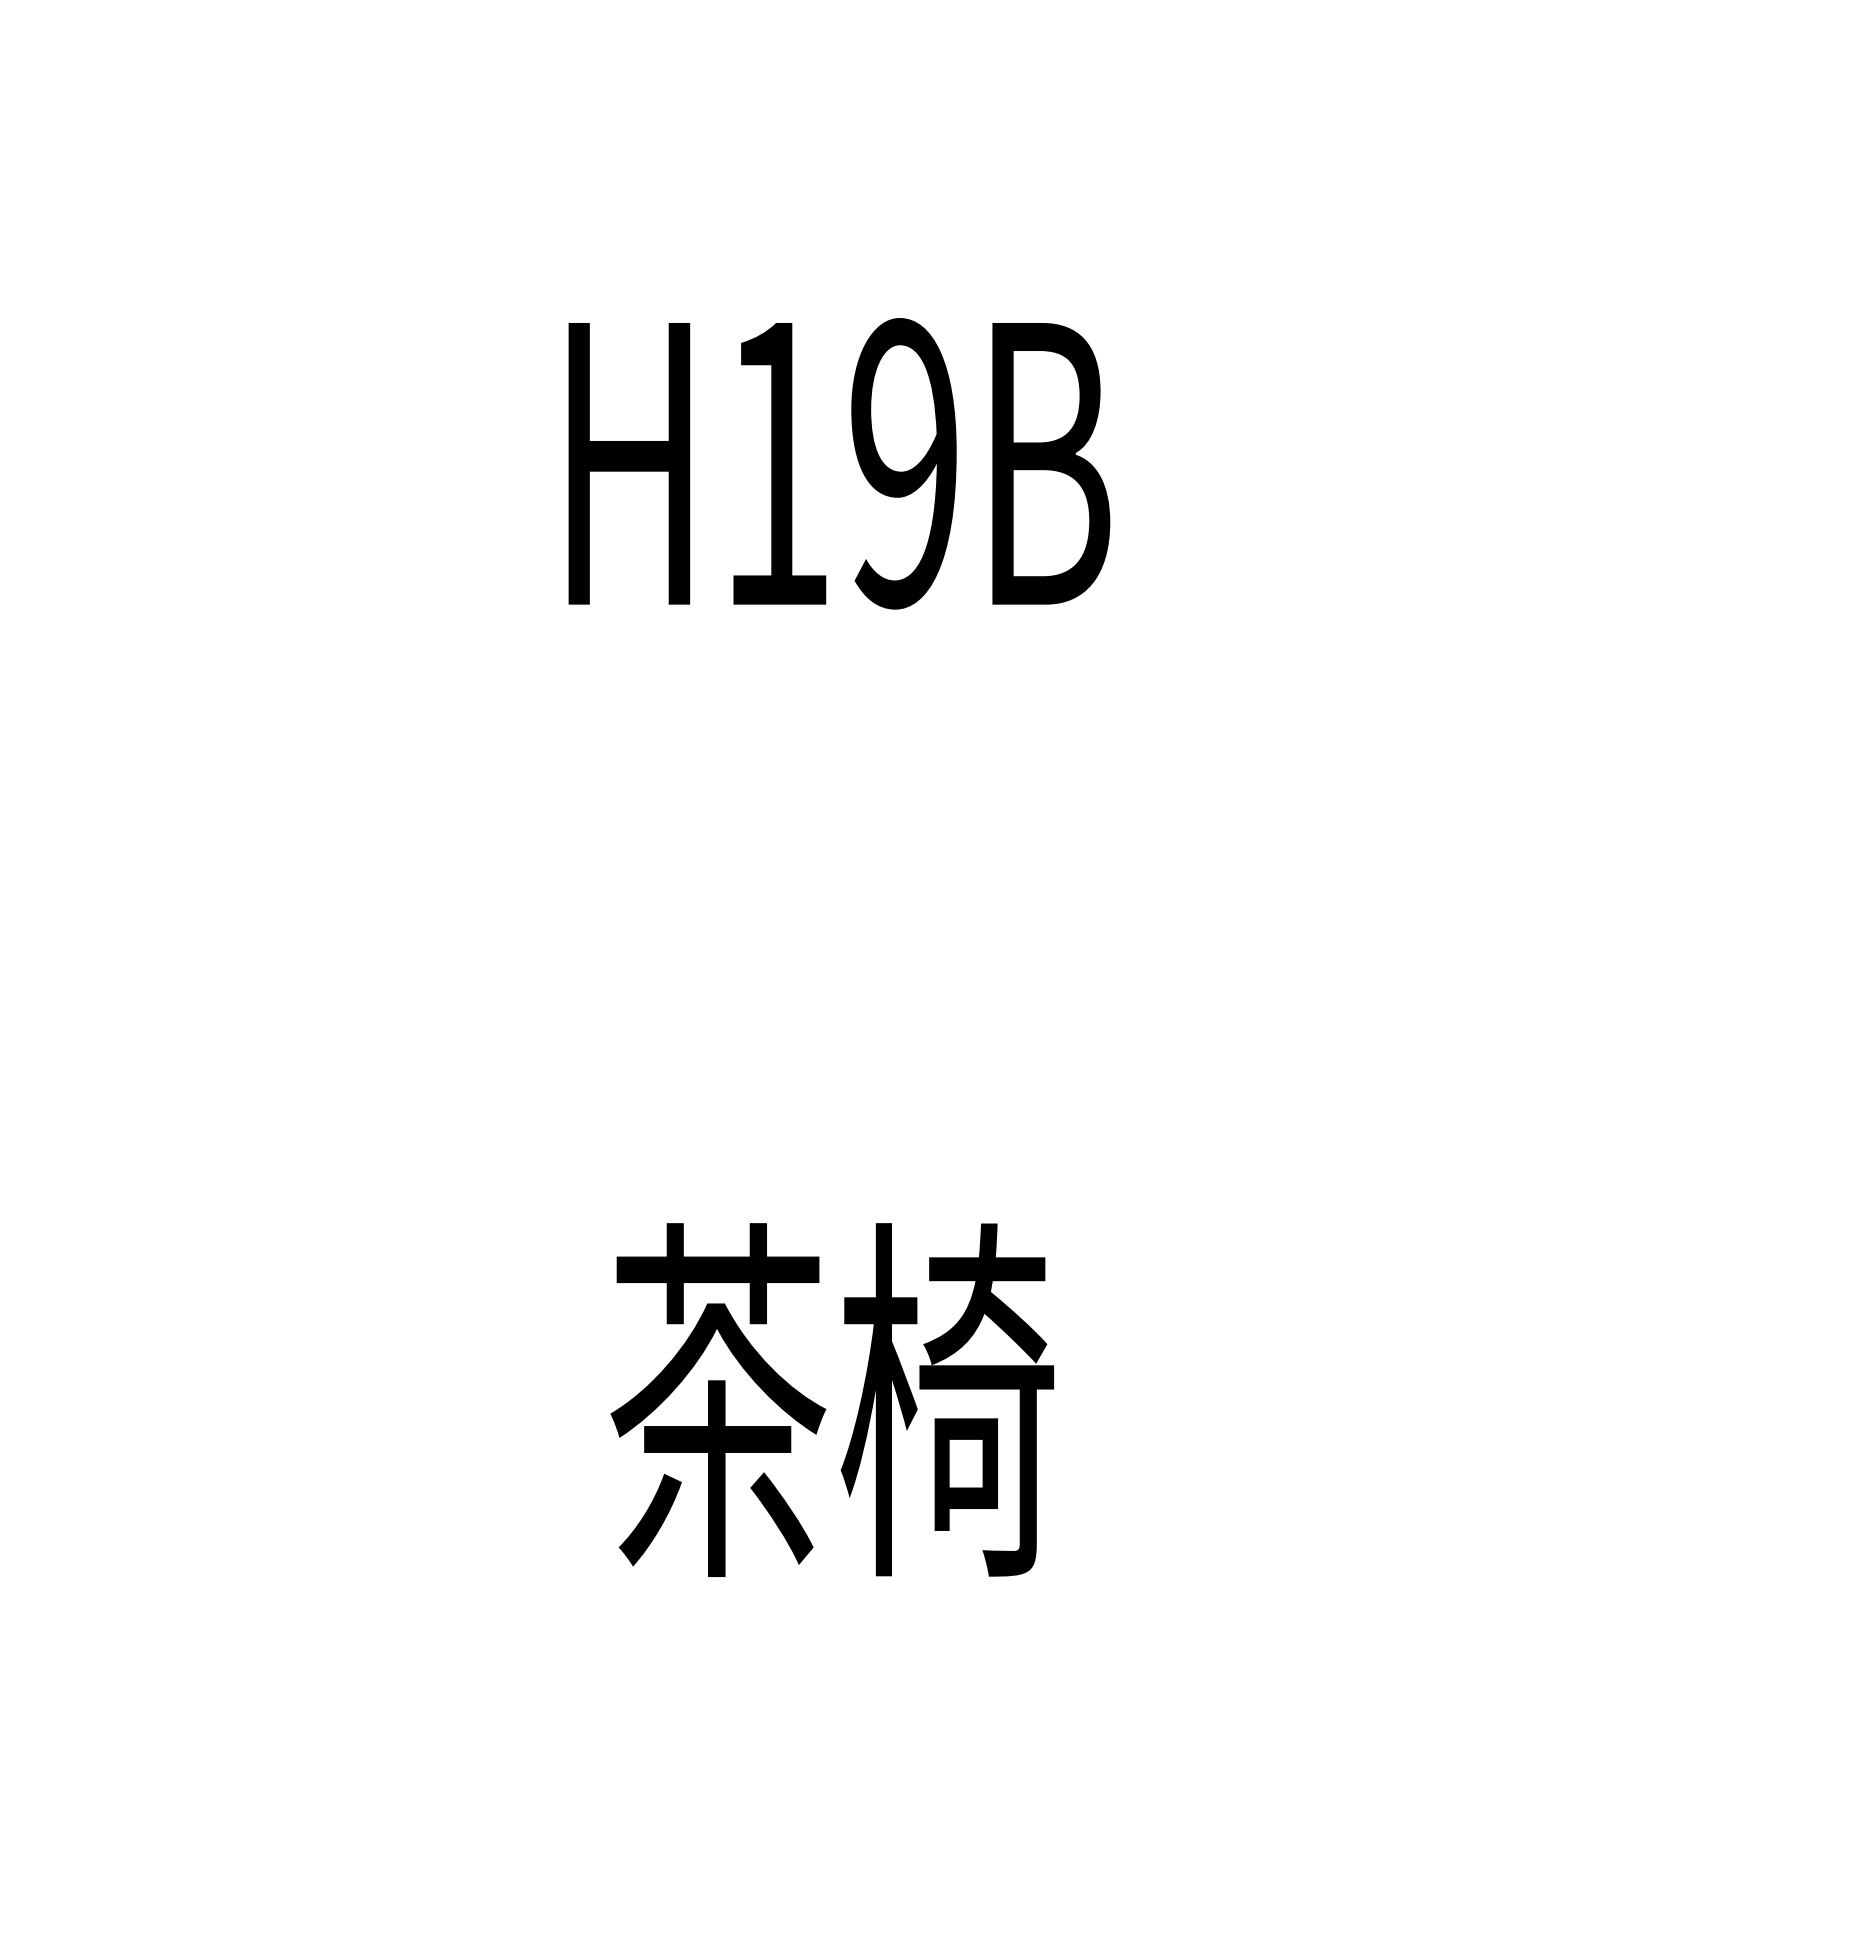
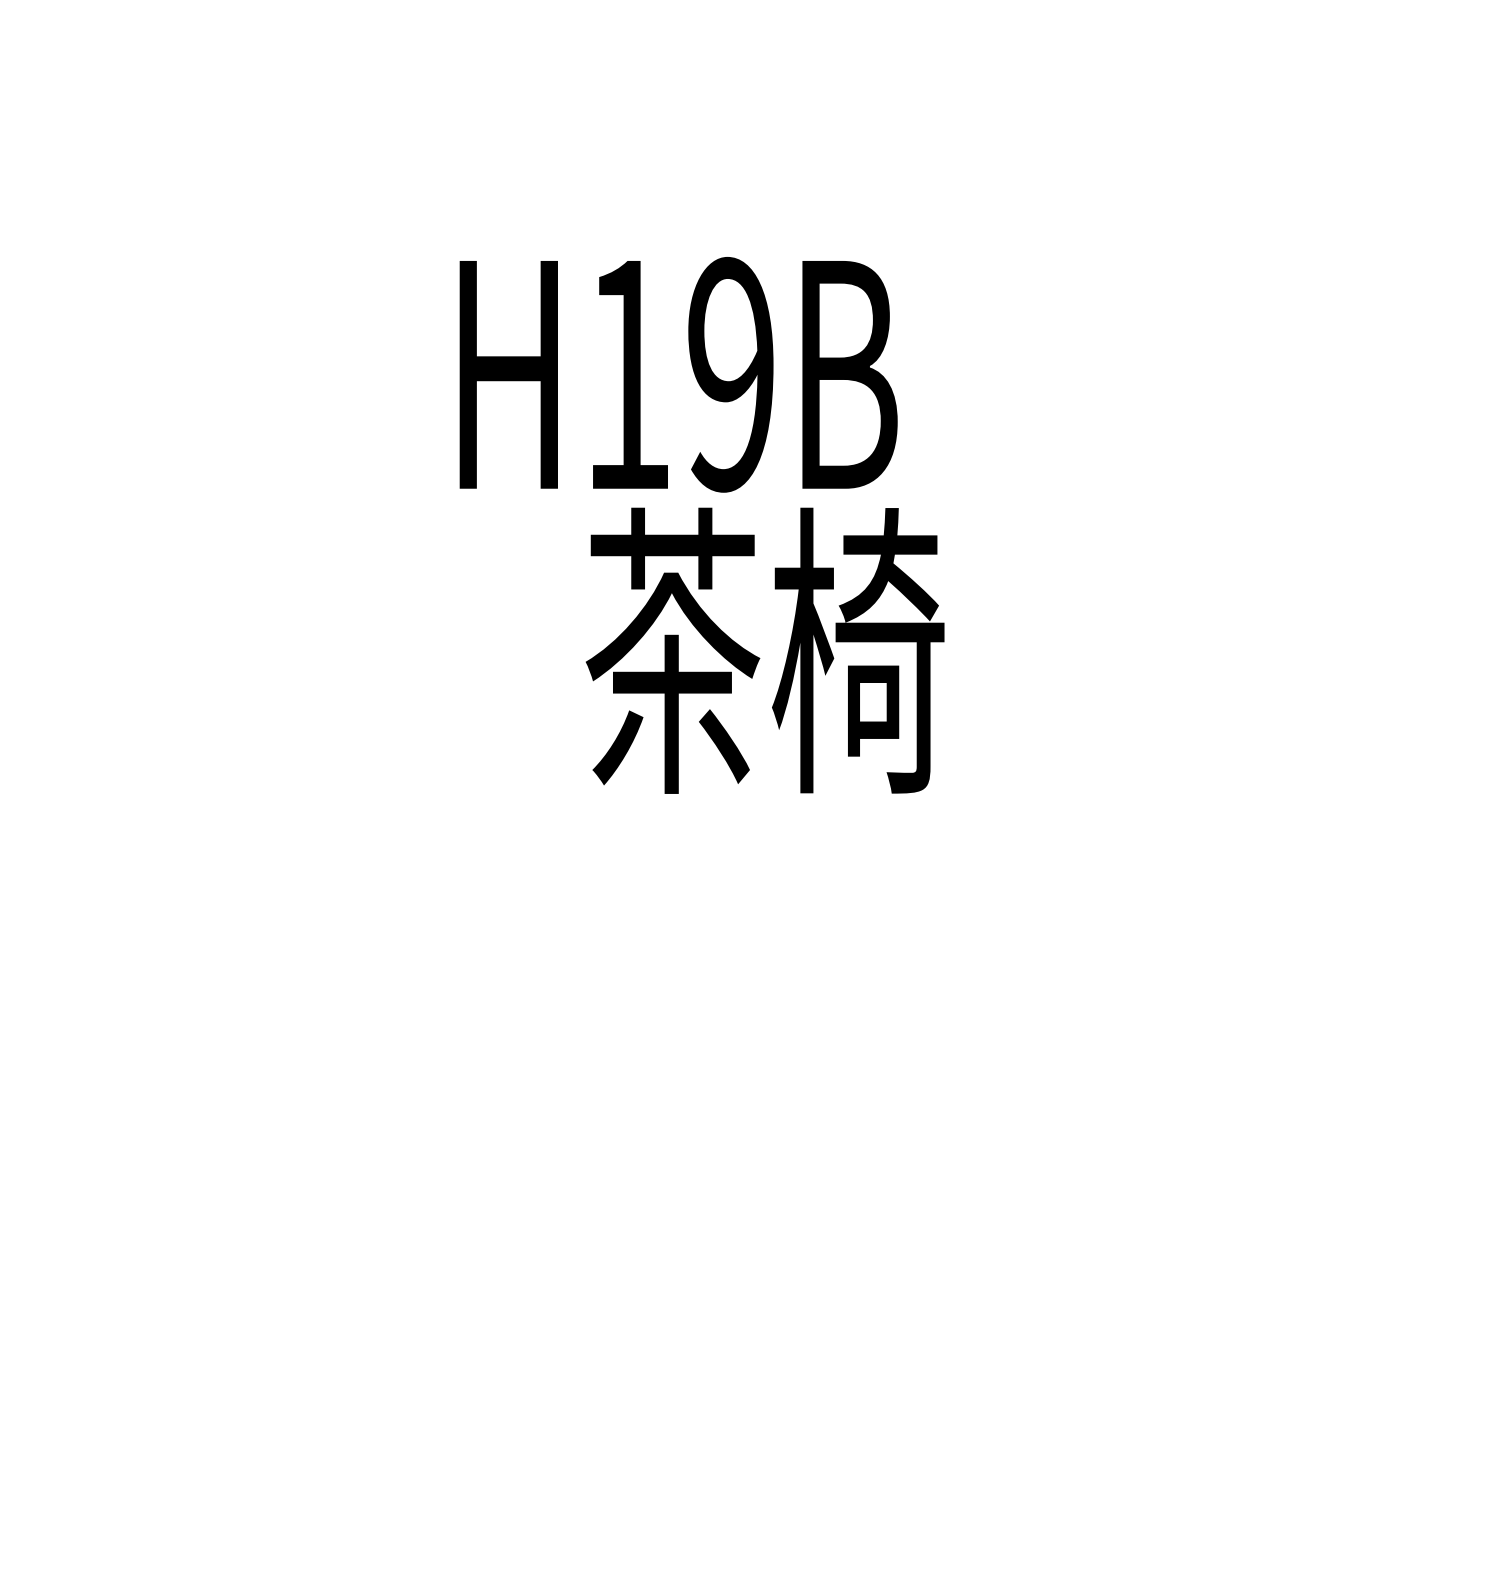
text: (831, 1399) -> (764, 650), moved

